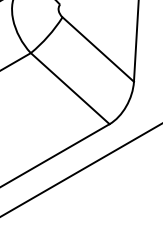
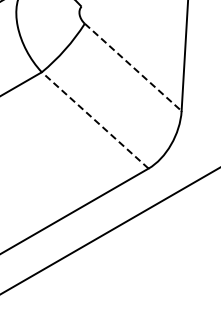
line: (98, 49) -> (133, 67), solid -> dashed
line: (70, 88) -> (95, 120), solid -> dashed

